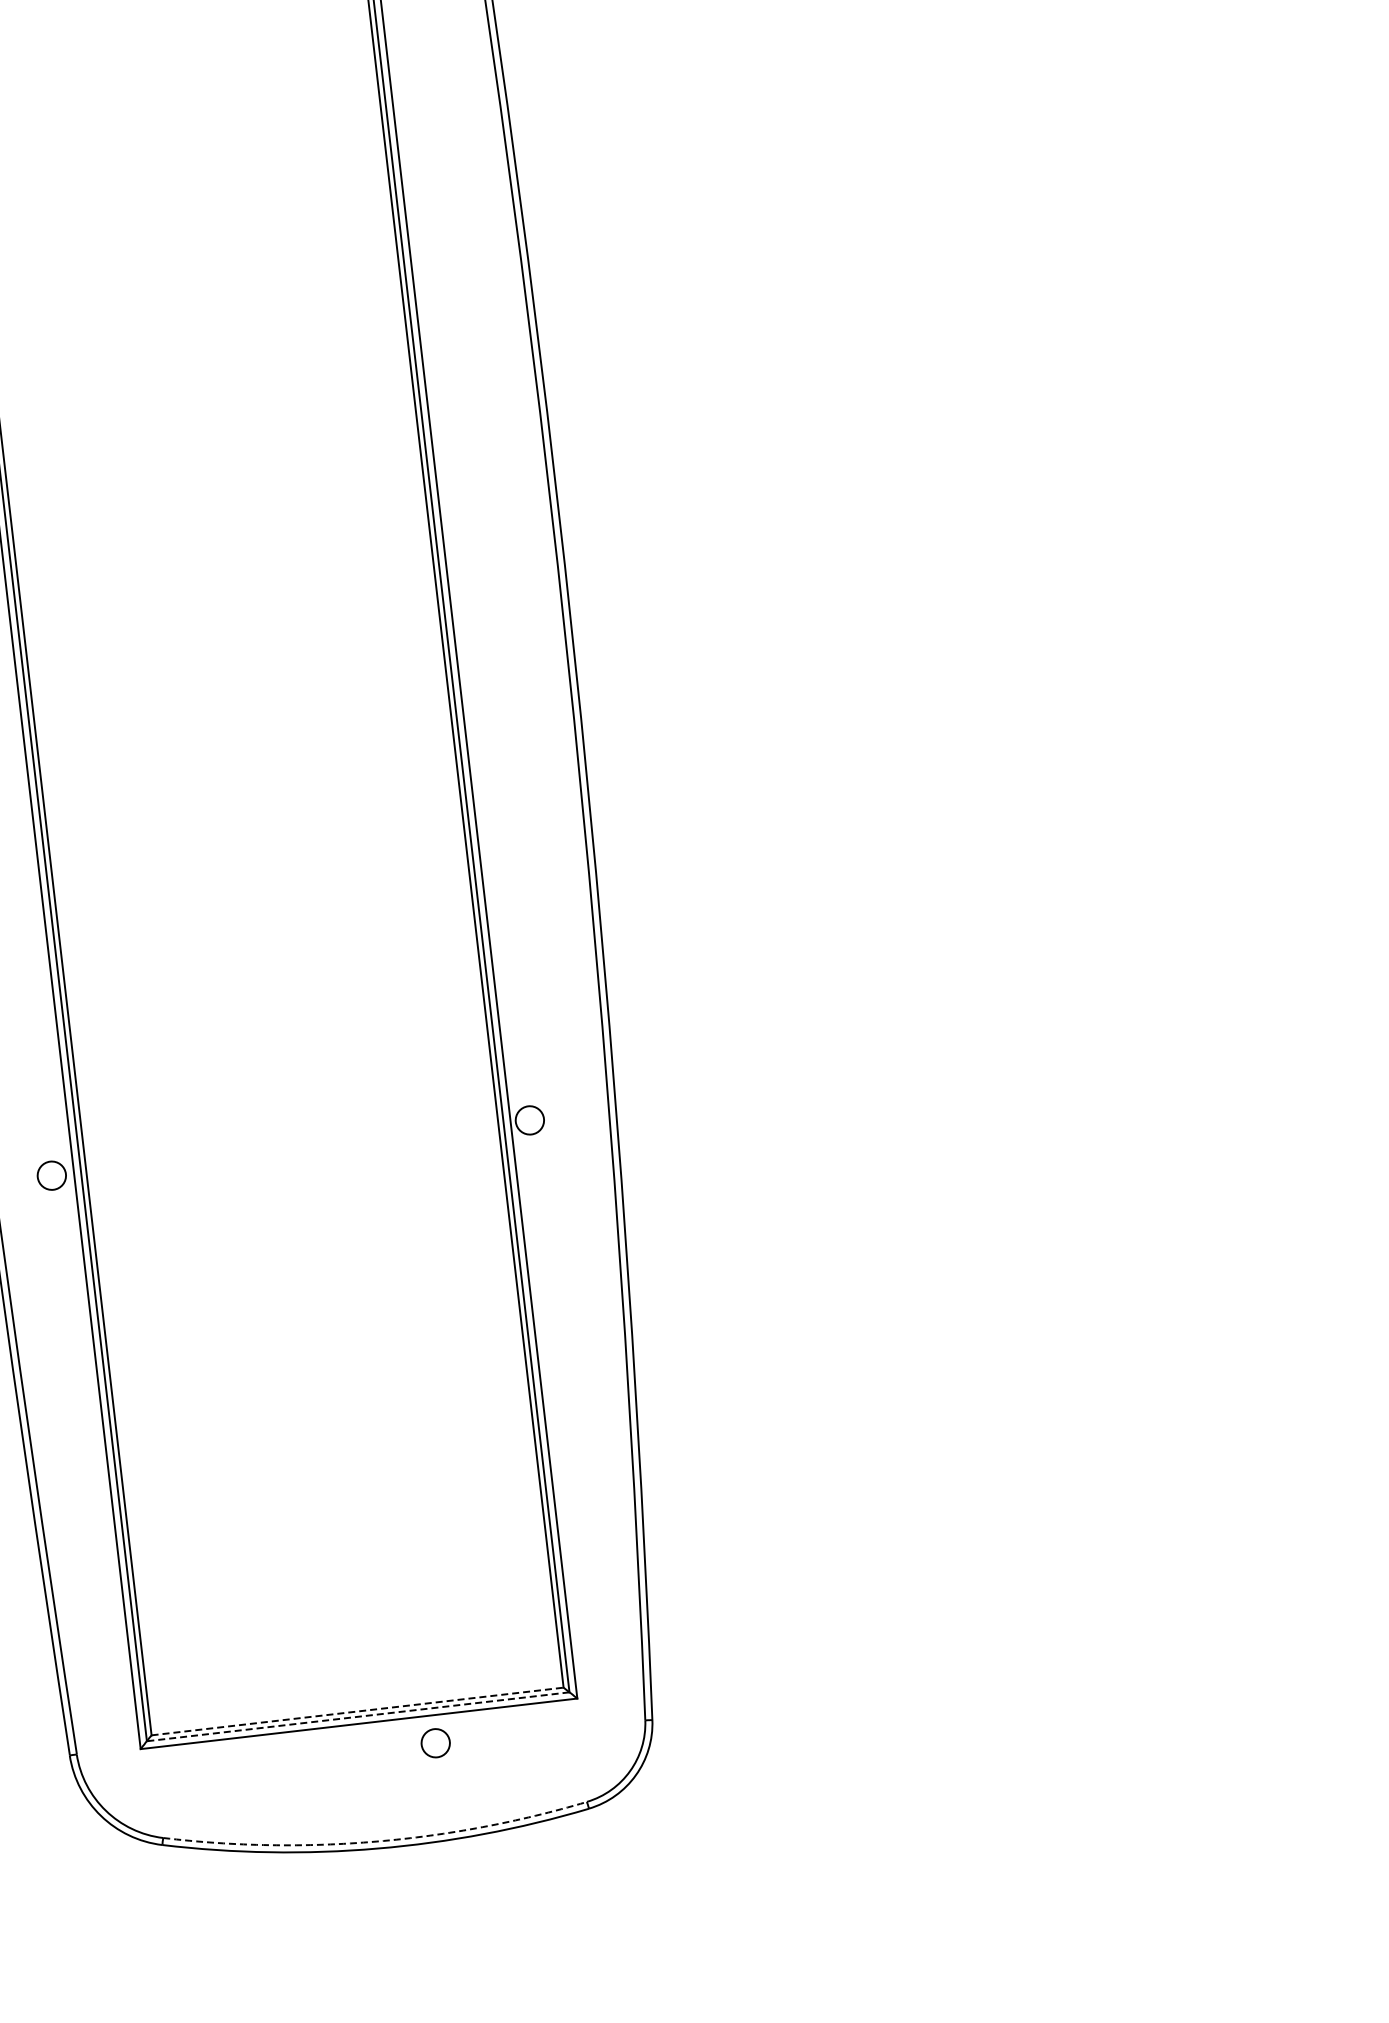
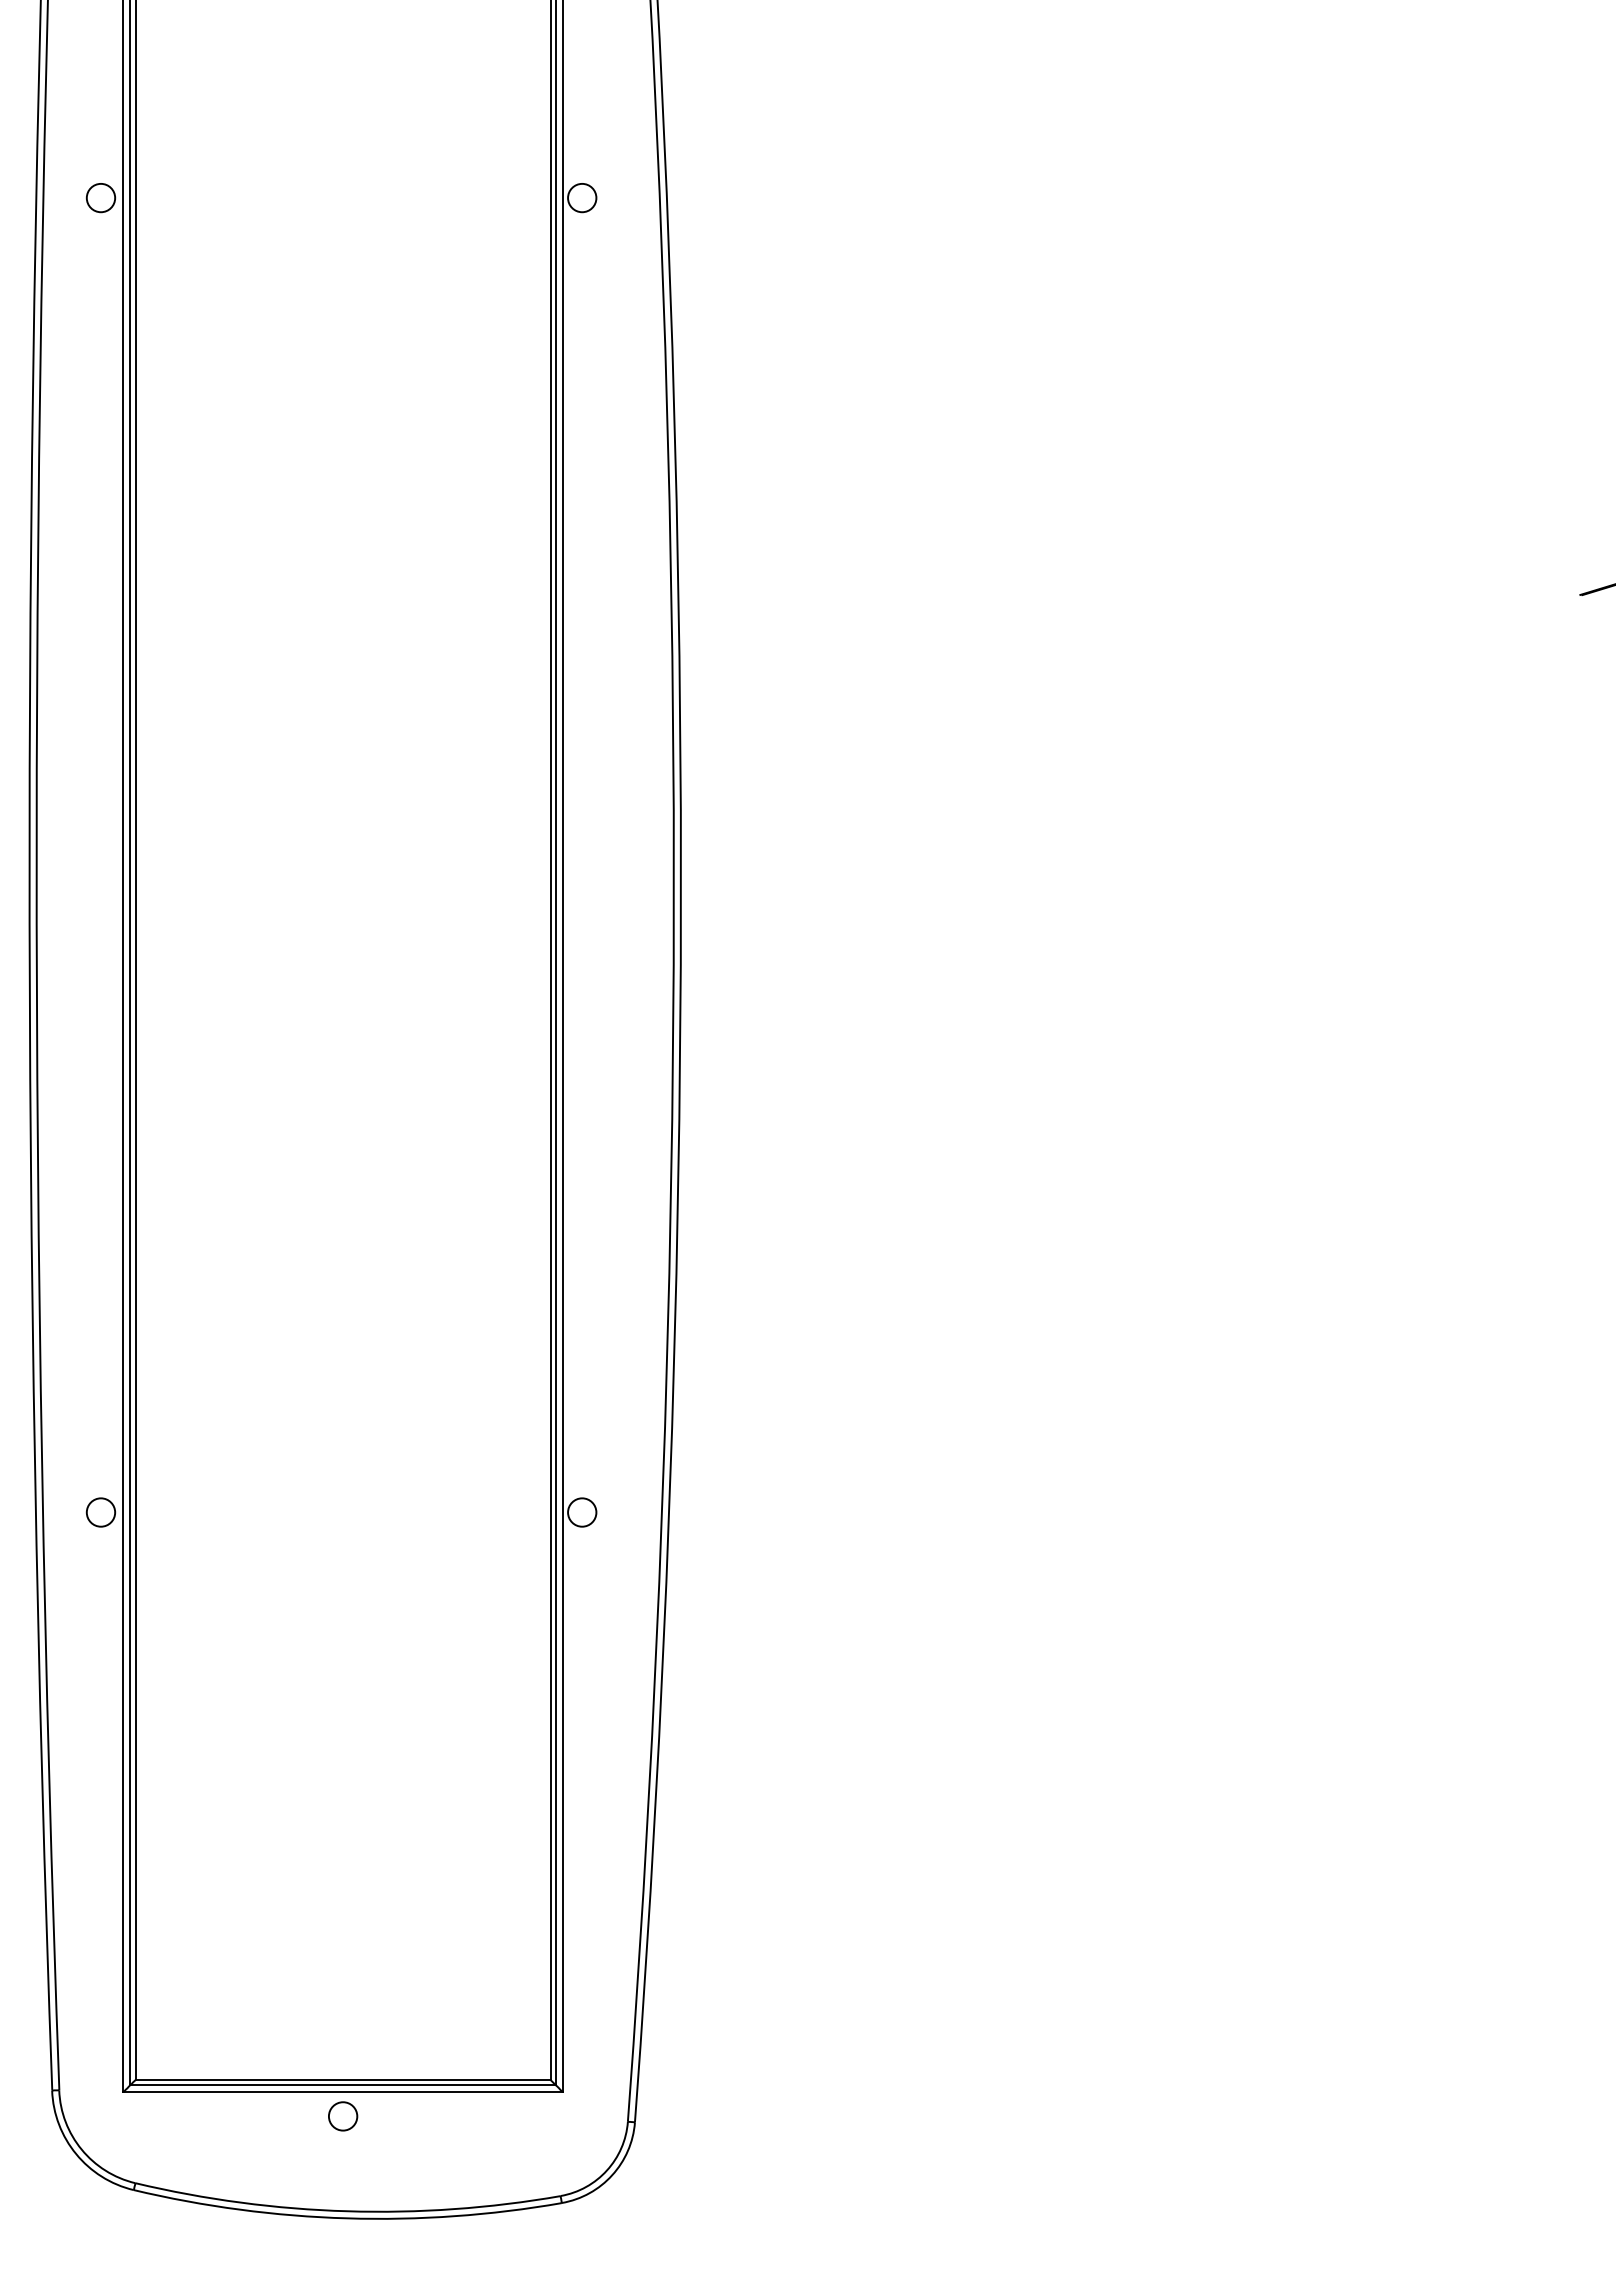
line: (357, 1711) -> (343, 2079), dashed -> solid
line: (358, 1717) -> (343, 2085), dashed -> solid
circle: (436, 1743) -> (343, 2116), moved
arc: (377, 1841) -> (347, 2211), dashed -> solid

